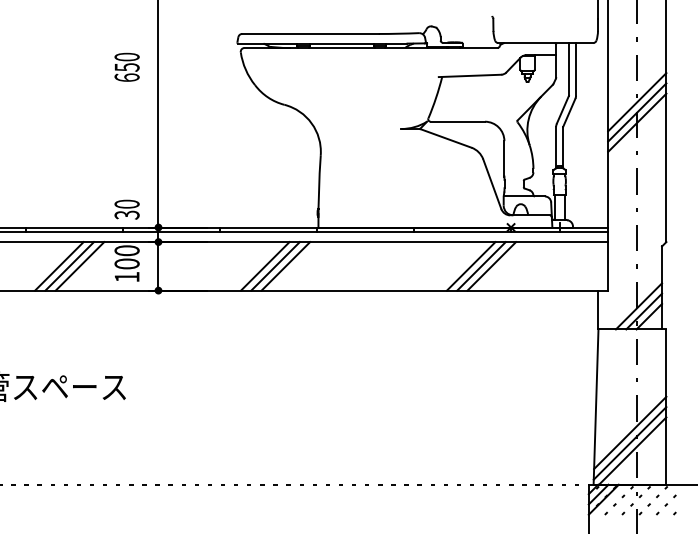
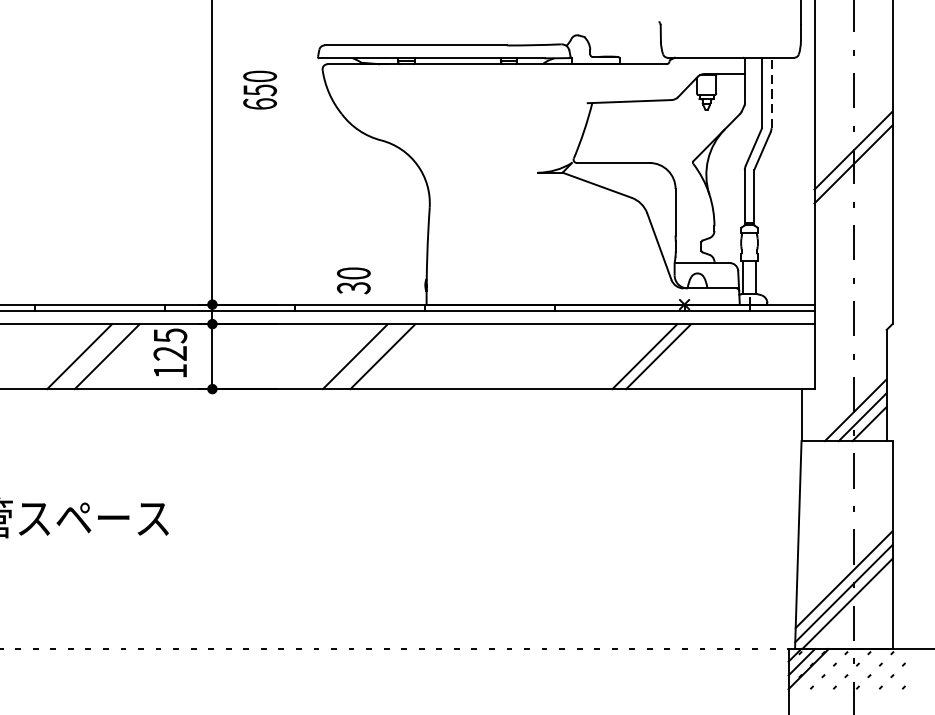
text: (126, 66) -> (259, 89), moved
line: (576, 68) -> (772, 91), solid -> dashed
line: (637, 102) -> (853, 137), removed
text: (126, 209) -> (353, 280), moved
text: (126, 257) -> (169, 344), 100 -> 125
line: (69, 266) -> (93, 356), removed
line: (275, 266) -> (369, 356), removed
line: (470, 266) -> (630, 356), removed

